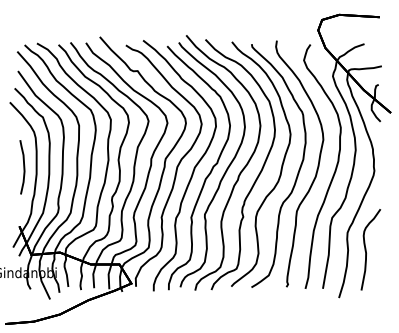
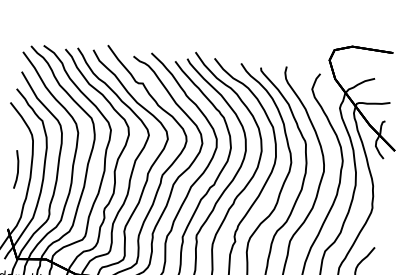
part: (22, 167) -> (16, 169), size x0.7

